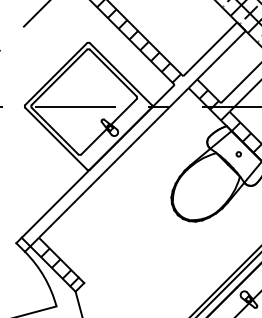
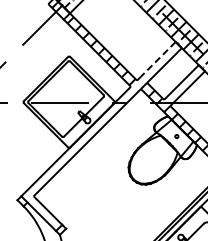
line: (213, 46) -> (158, 59), solid -> dashed
hatch: (49, 257) -> (41, 210), removed

